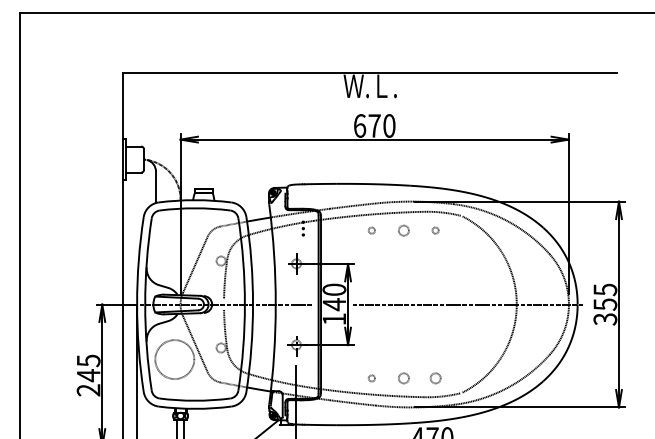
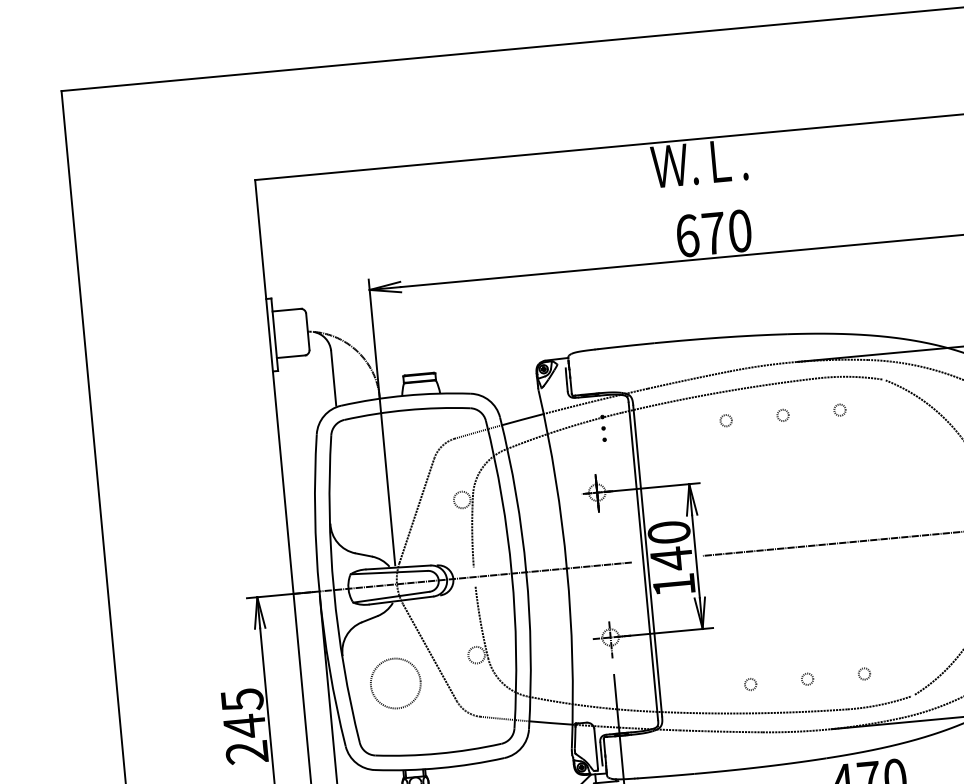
circle: (403, 230) -> (782, 415), size x0.62
circle: (174, 359) -> (395, 683), size x0.71
circle: (403, 378) -> (807, 679), size x0.62
circle: (435, 378) -> (864, 674), size x0.62

